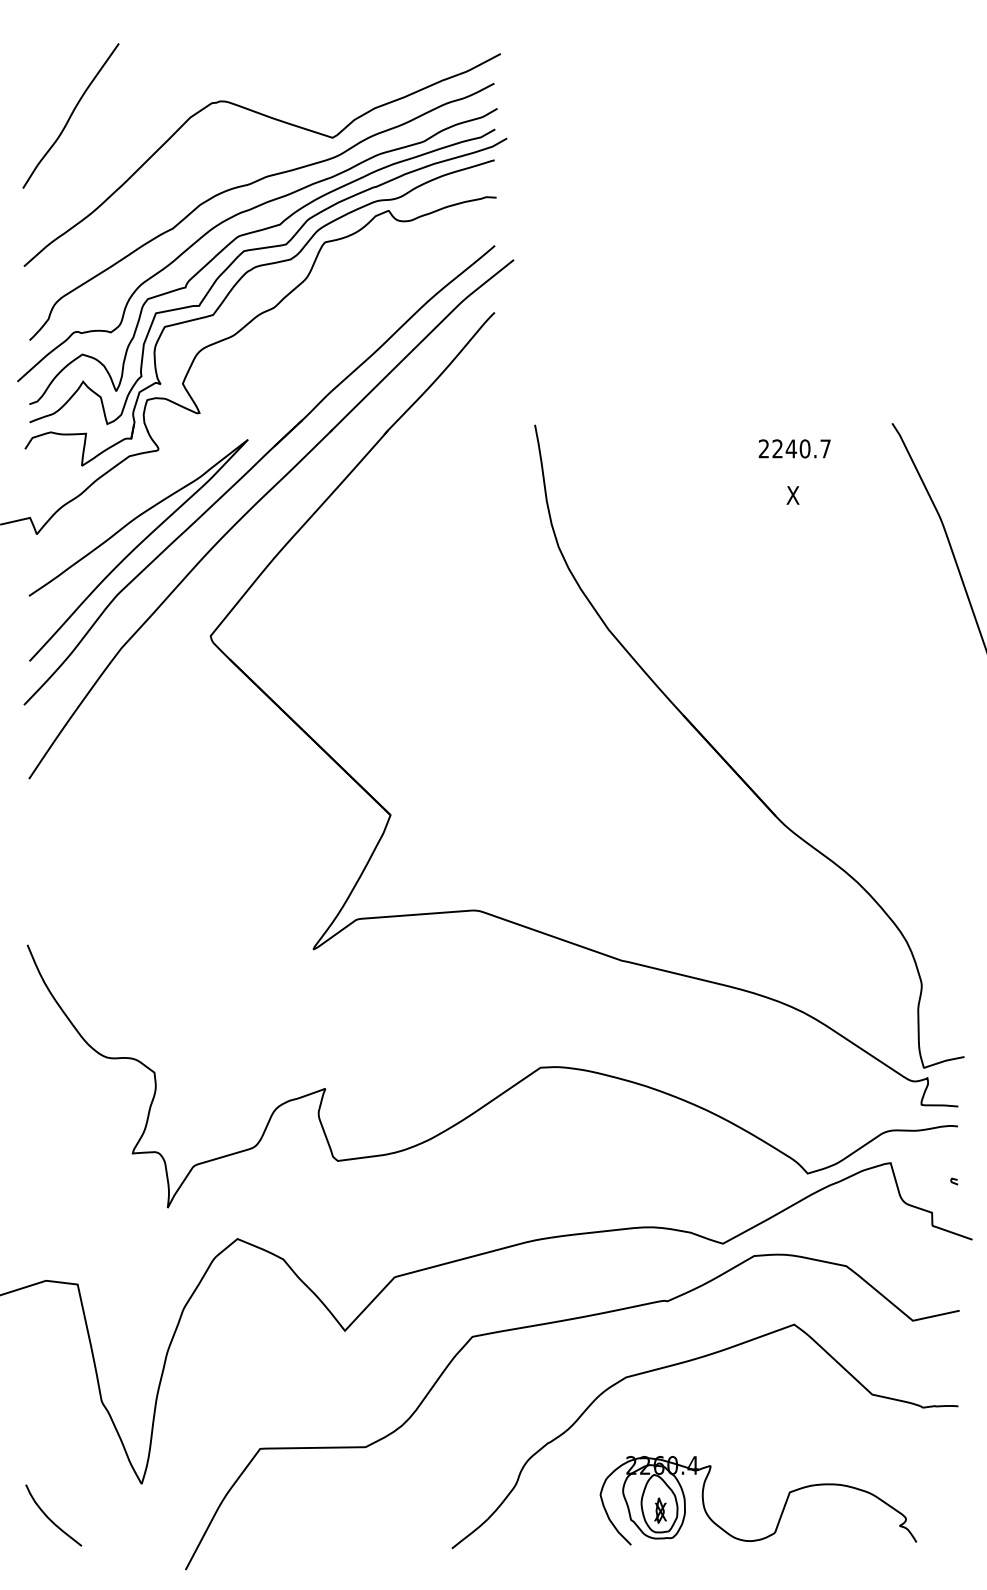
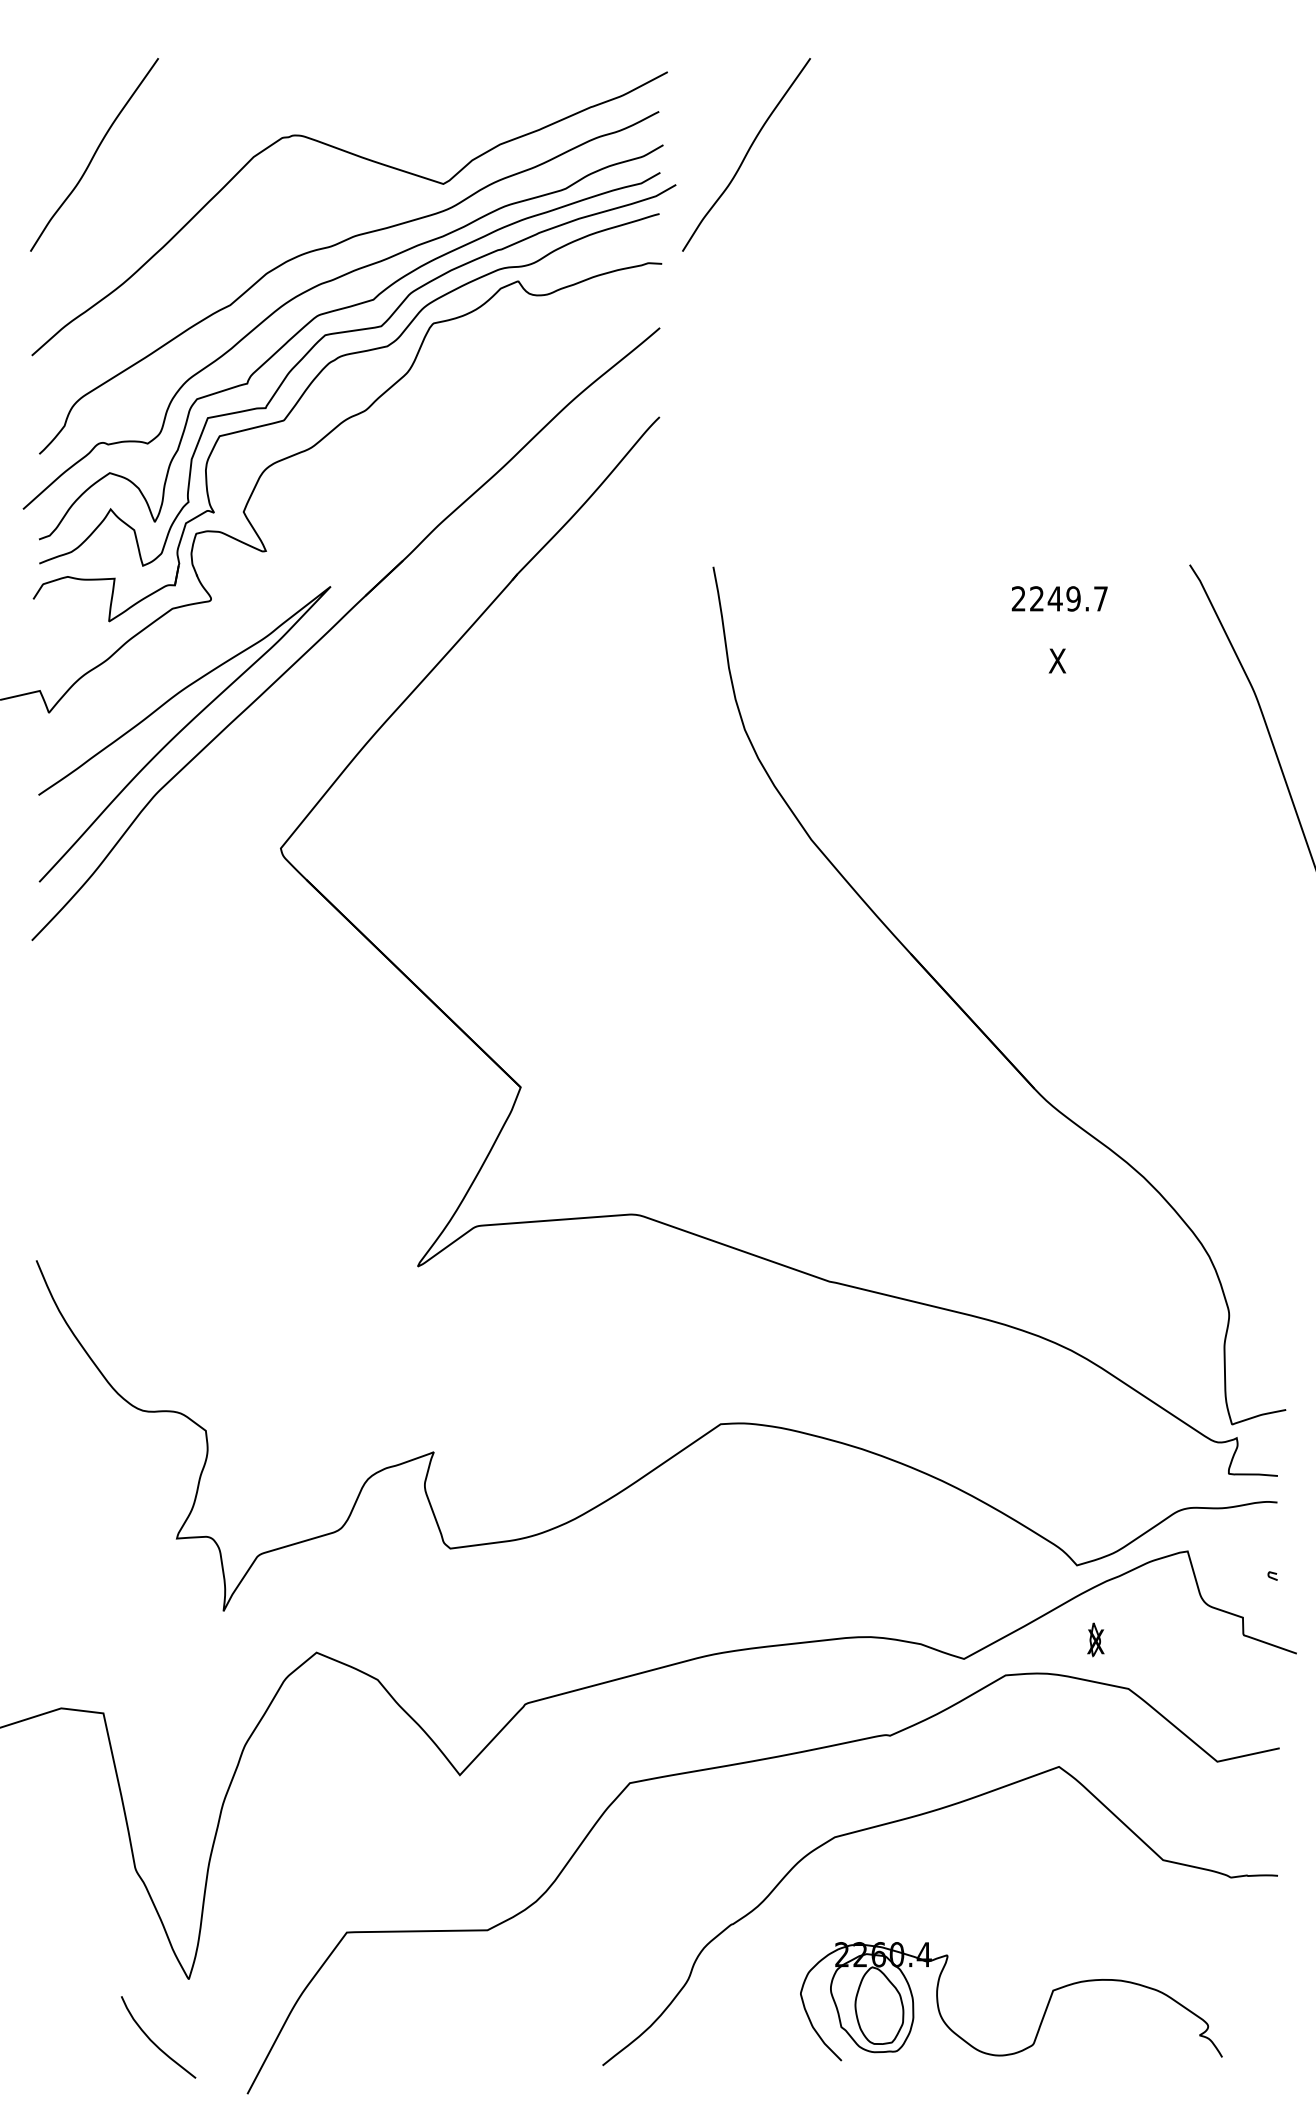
curve: (559, 115) -> (746, 154), added
text: (805, 448) -> (1073, 598), 2240.7 -> 2249.7
part: (256, 504) -> (342, 672), removed
part: (660, 1510) -> (1095, 1639), moved
curve: (49, 1518) -> (153, 2041), moved

